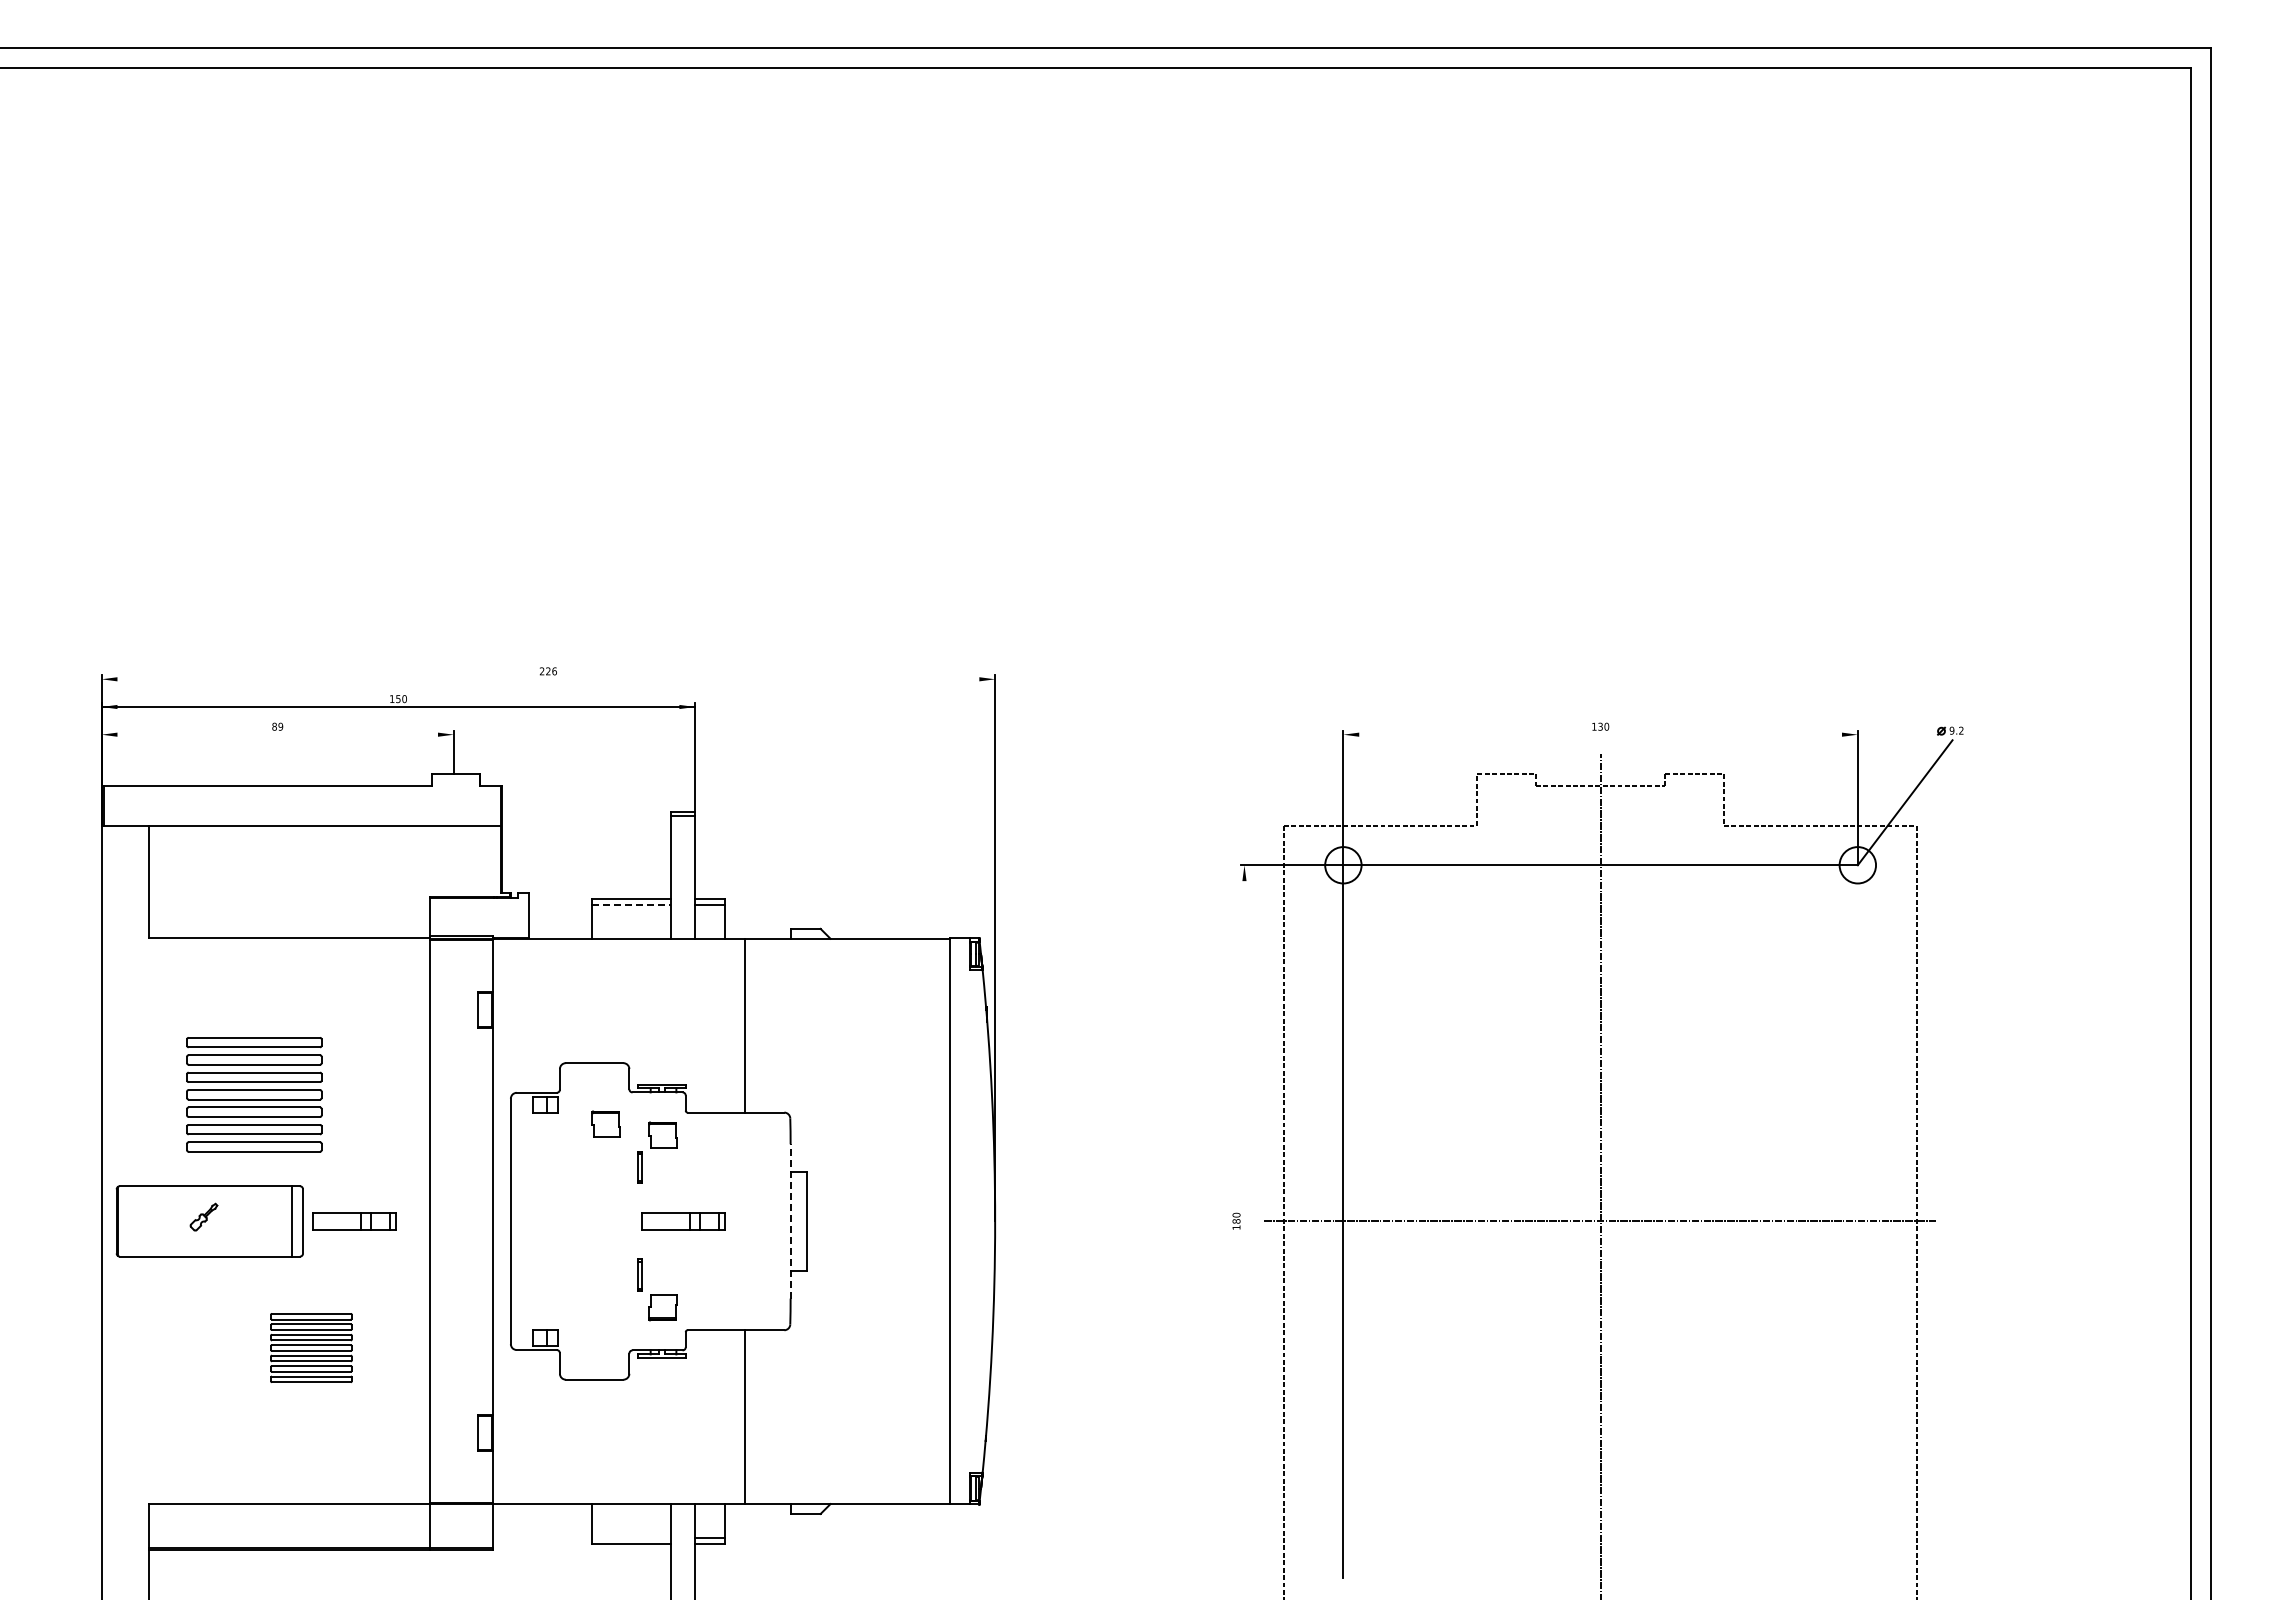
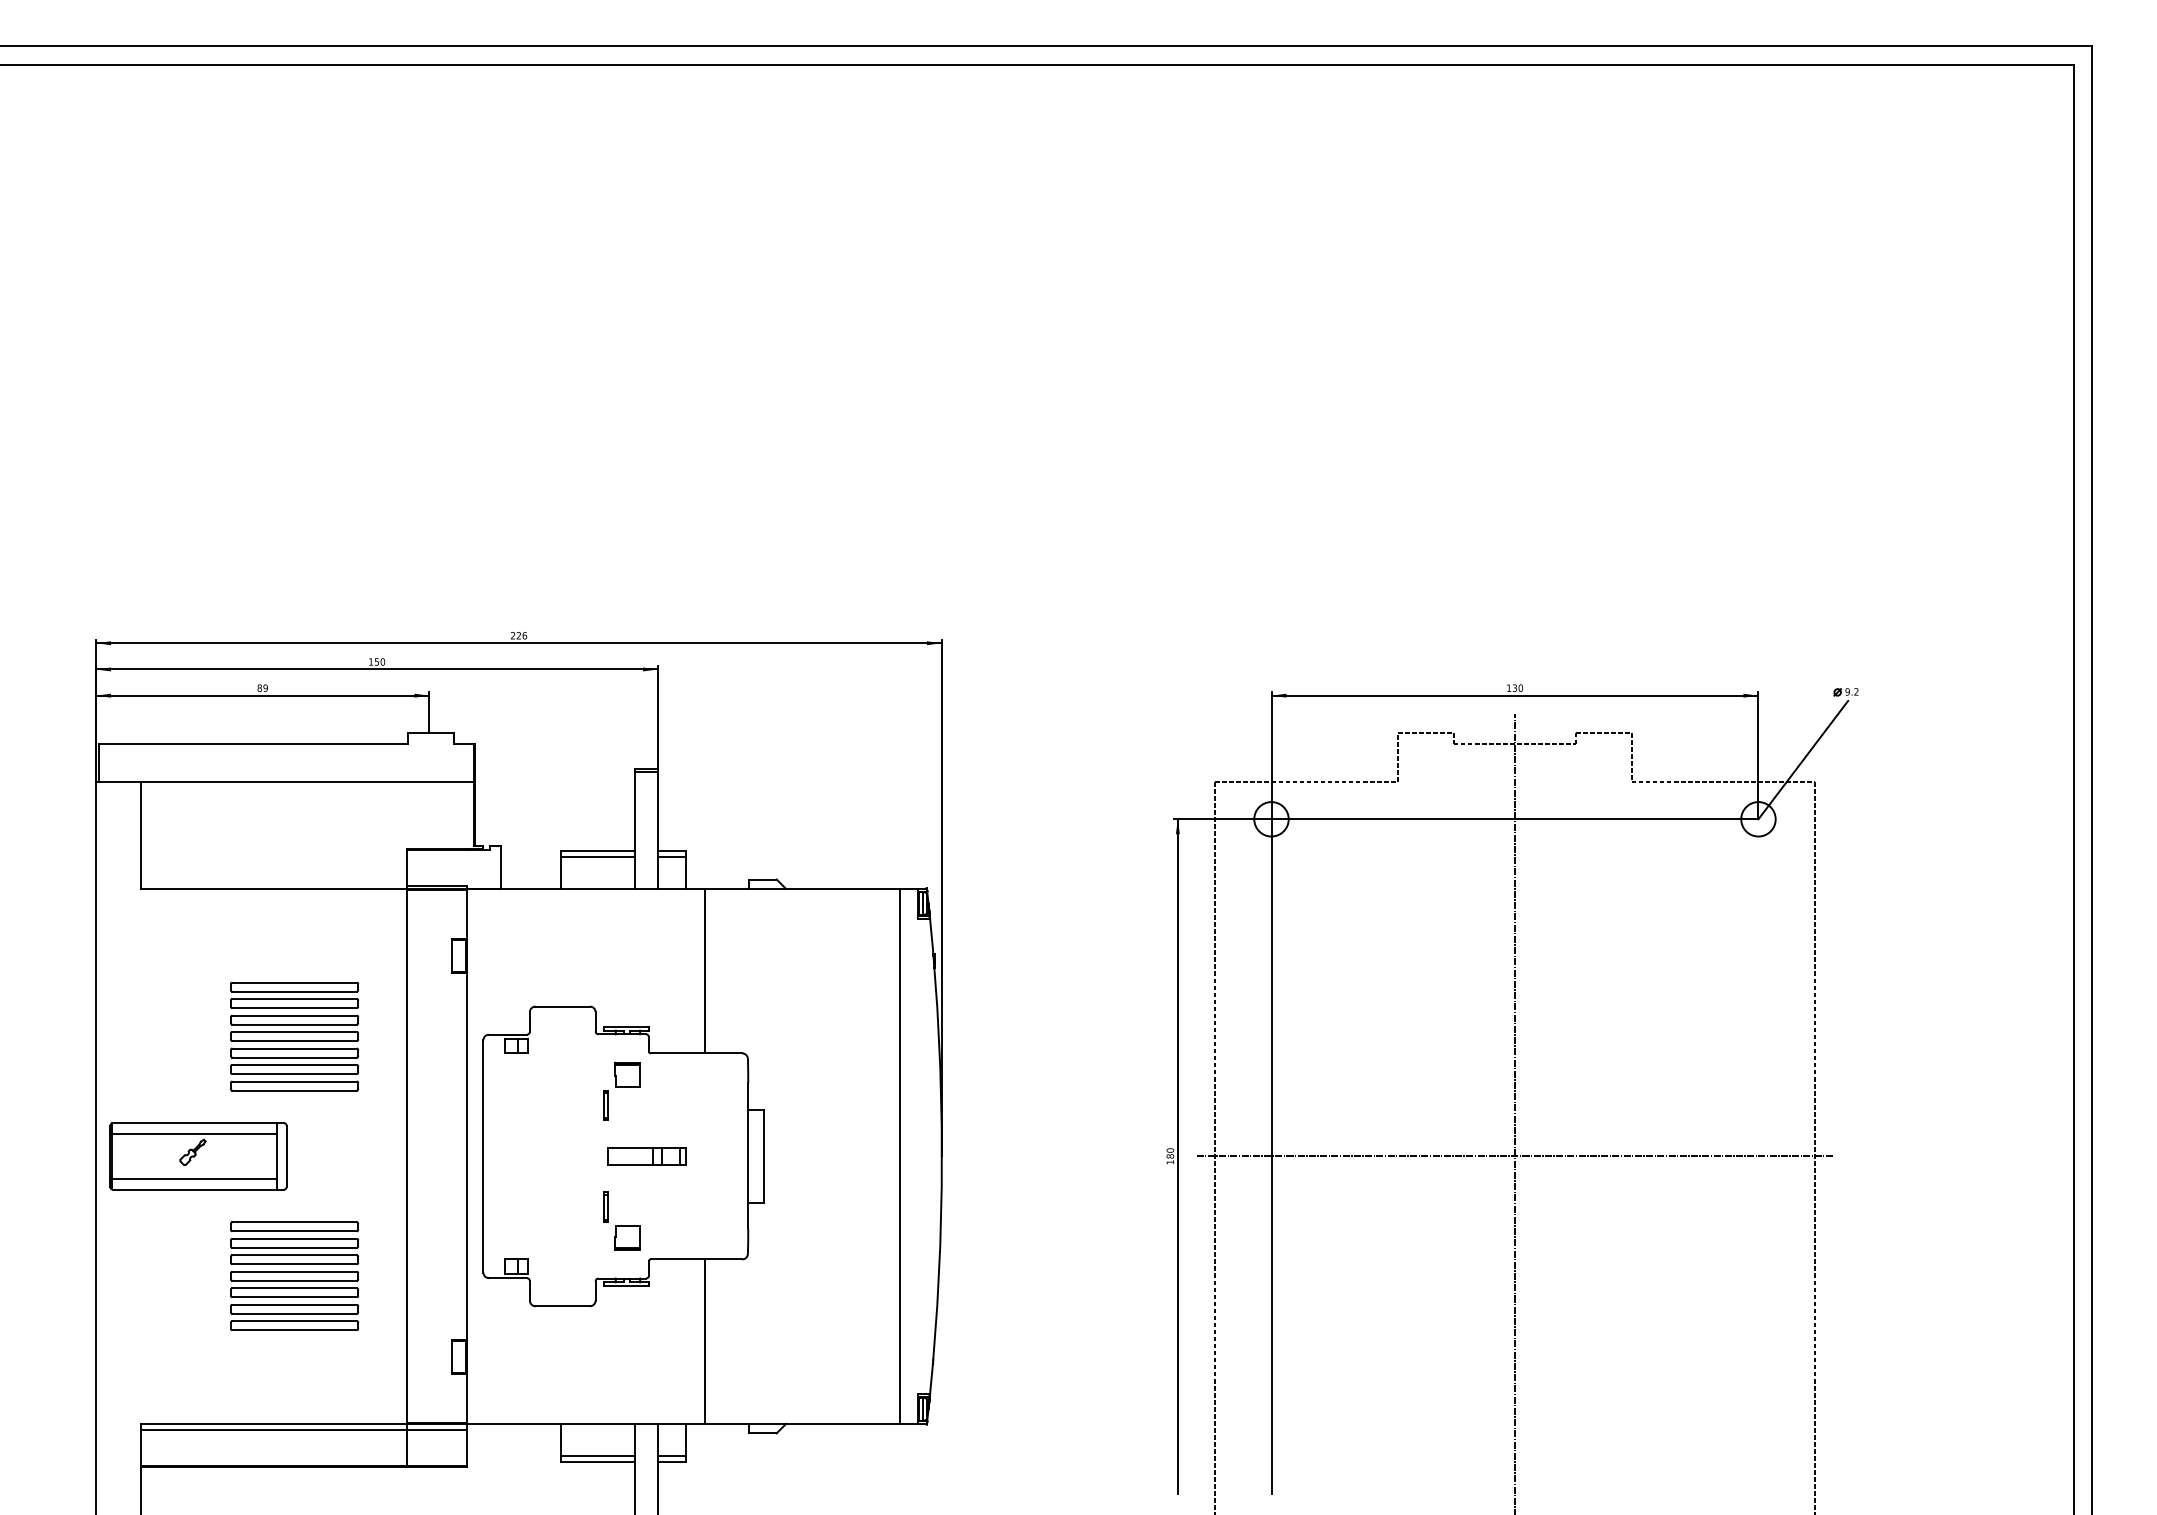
line: (548, 679) -> (519, 643), added
line: (277, 734) -> (262, 695), added
line: (1600, 734) -> (1514, 695), added
line: (631, 904) -> (597, 856), dashed -> solid
part: (254, 1094) -> (294, 1036), moved
part: (605, 1123) -> (573, 1063), removed
line: (205, 1198) -> (194, 1134), added
line: (790, 1220) -> (748, 1155), dashed -> solid
part: (354, 1221) -> (335, 1156), removed
line: (1244, 1221) -> (1177, 1156), added
line: (205, 1244) -> (194, 1178), added
part: (311, 1347) -> (294, 1275), size x1.67
line: (321, 1510) -> (304, 1430), added
line: (631, 1538) -> (597, 1456), added

